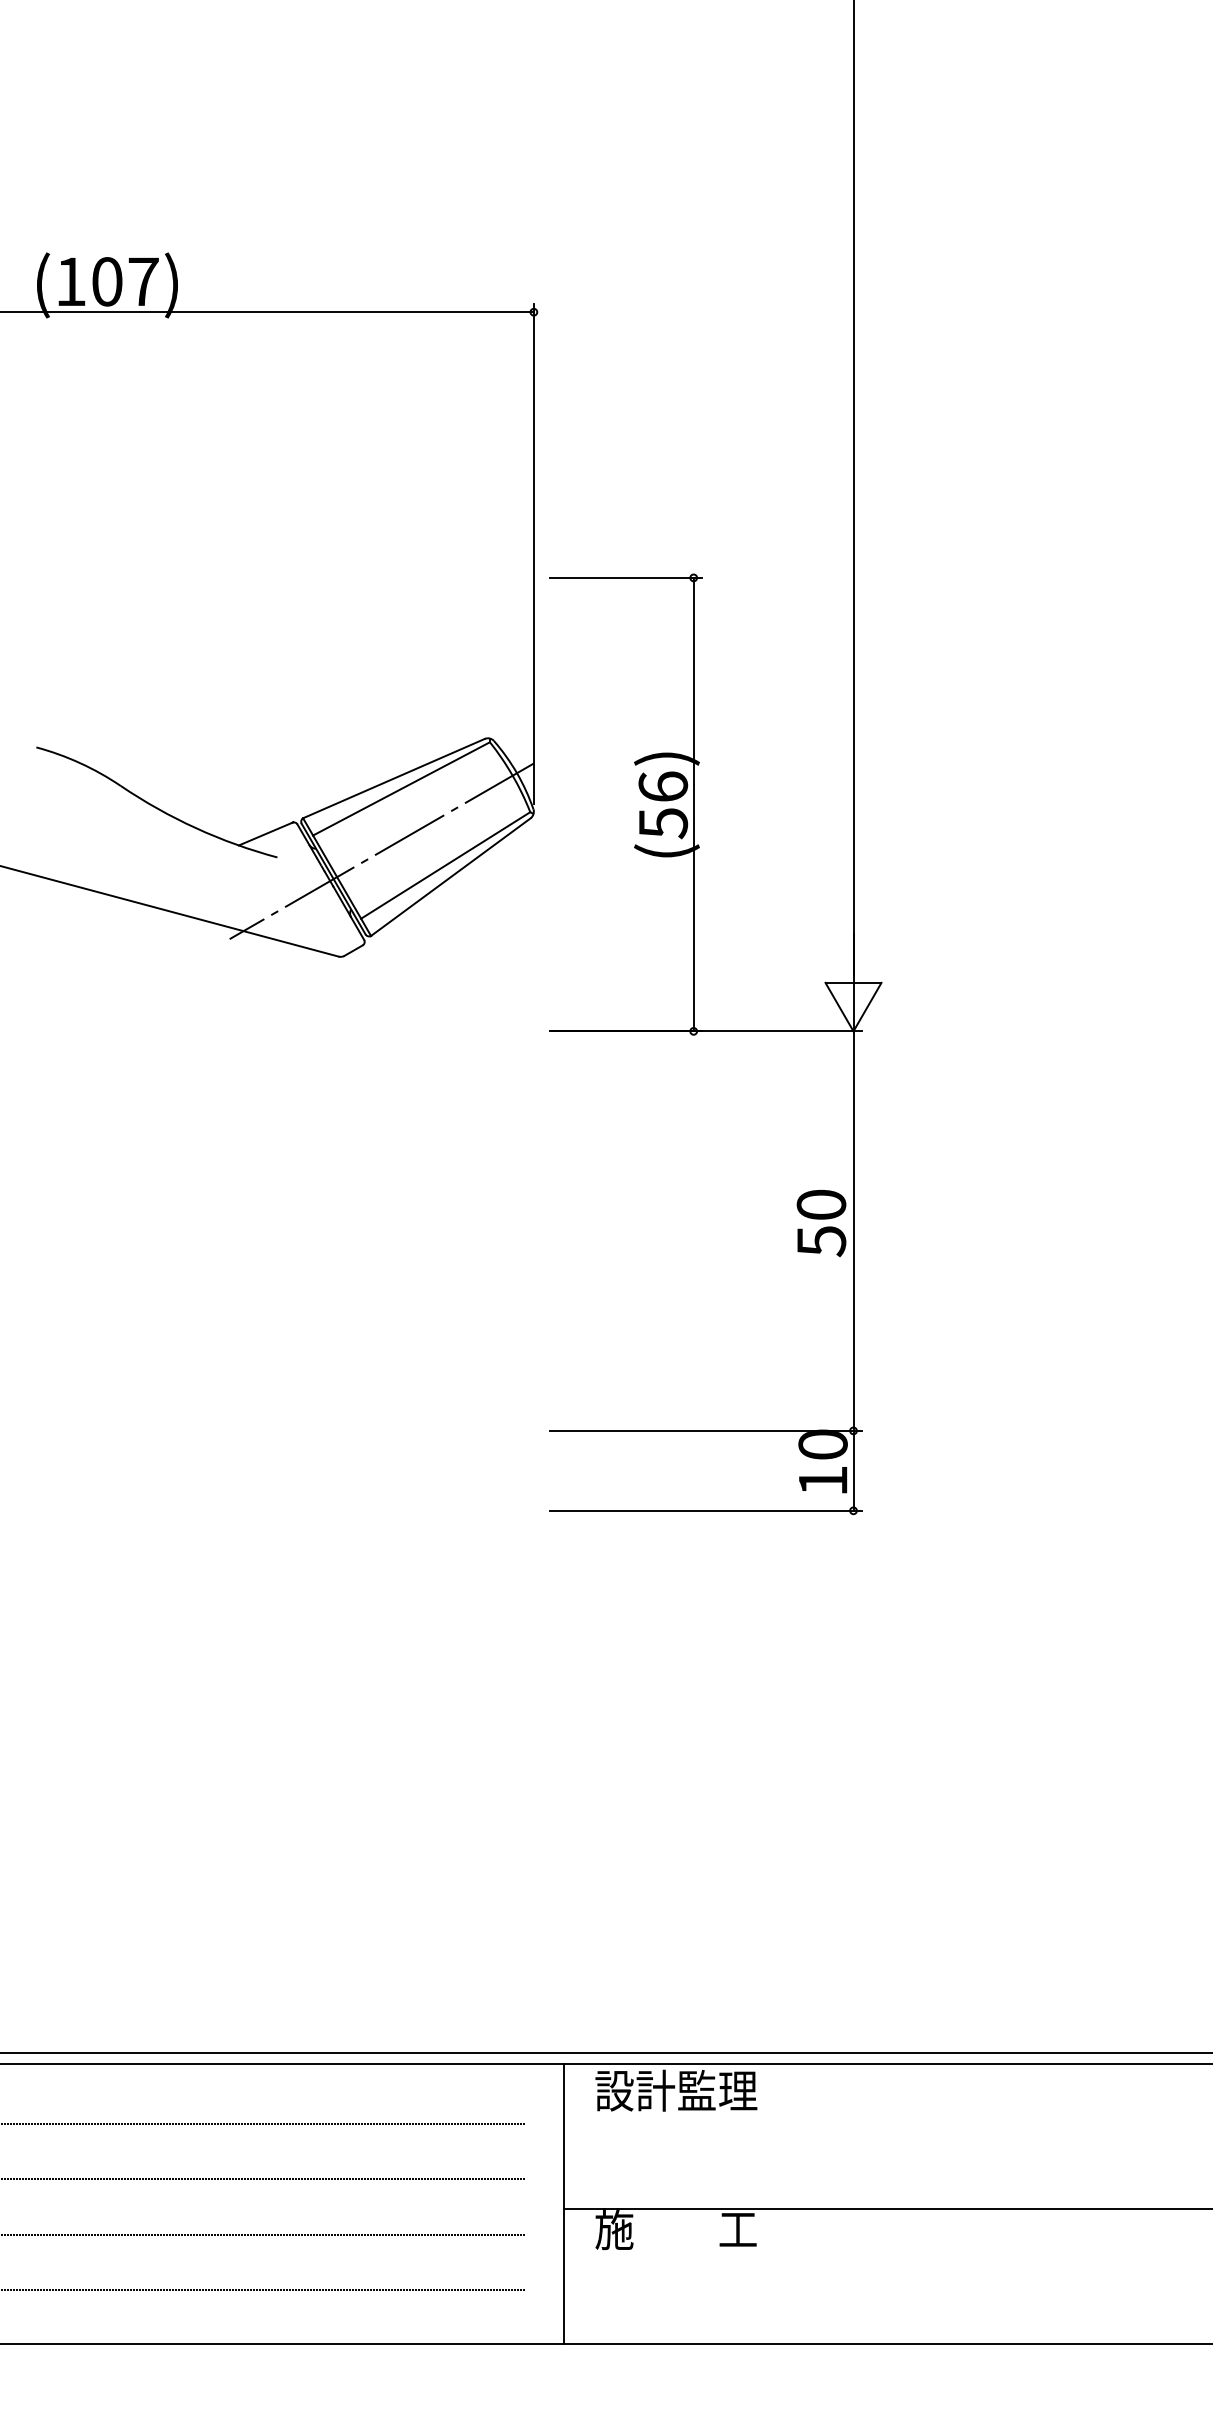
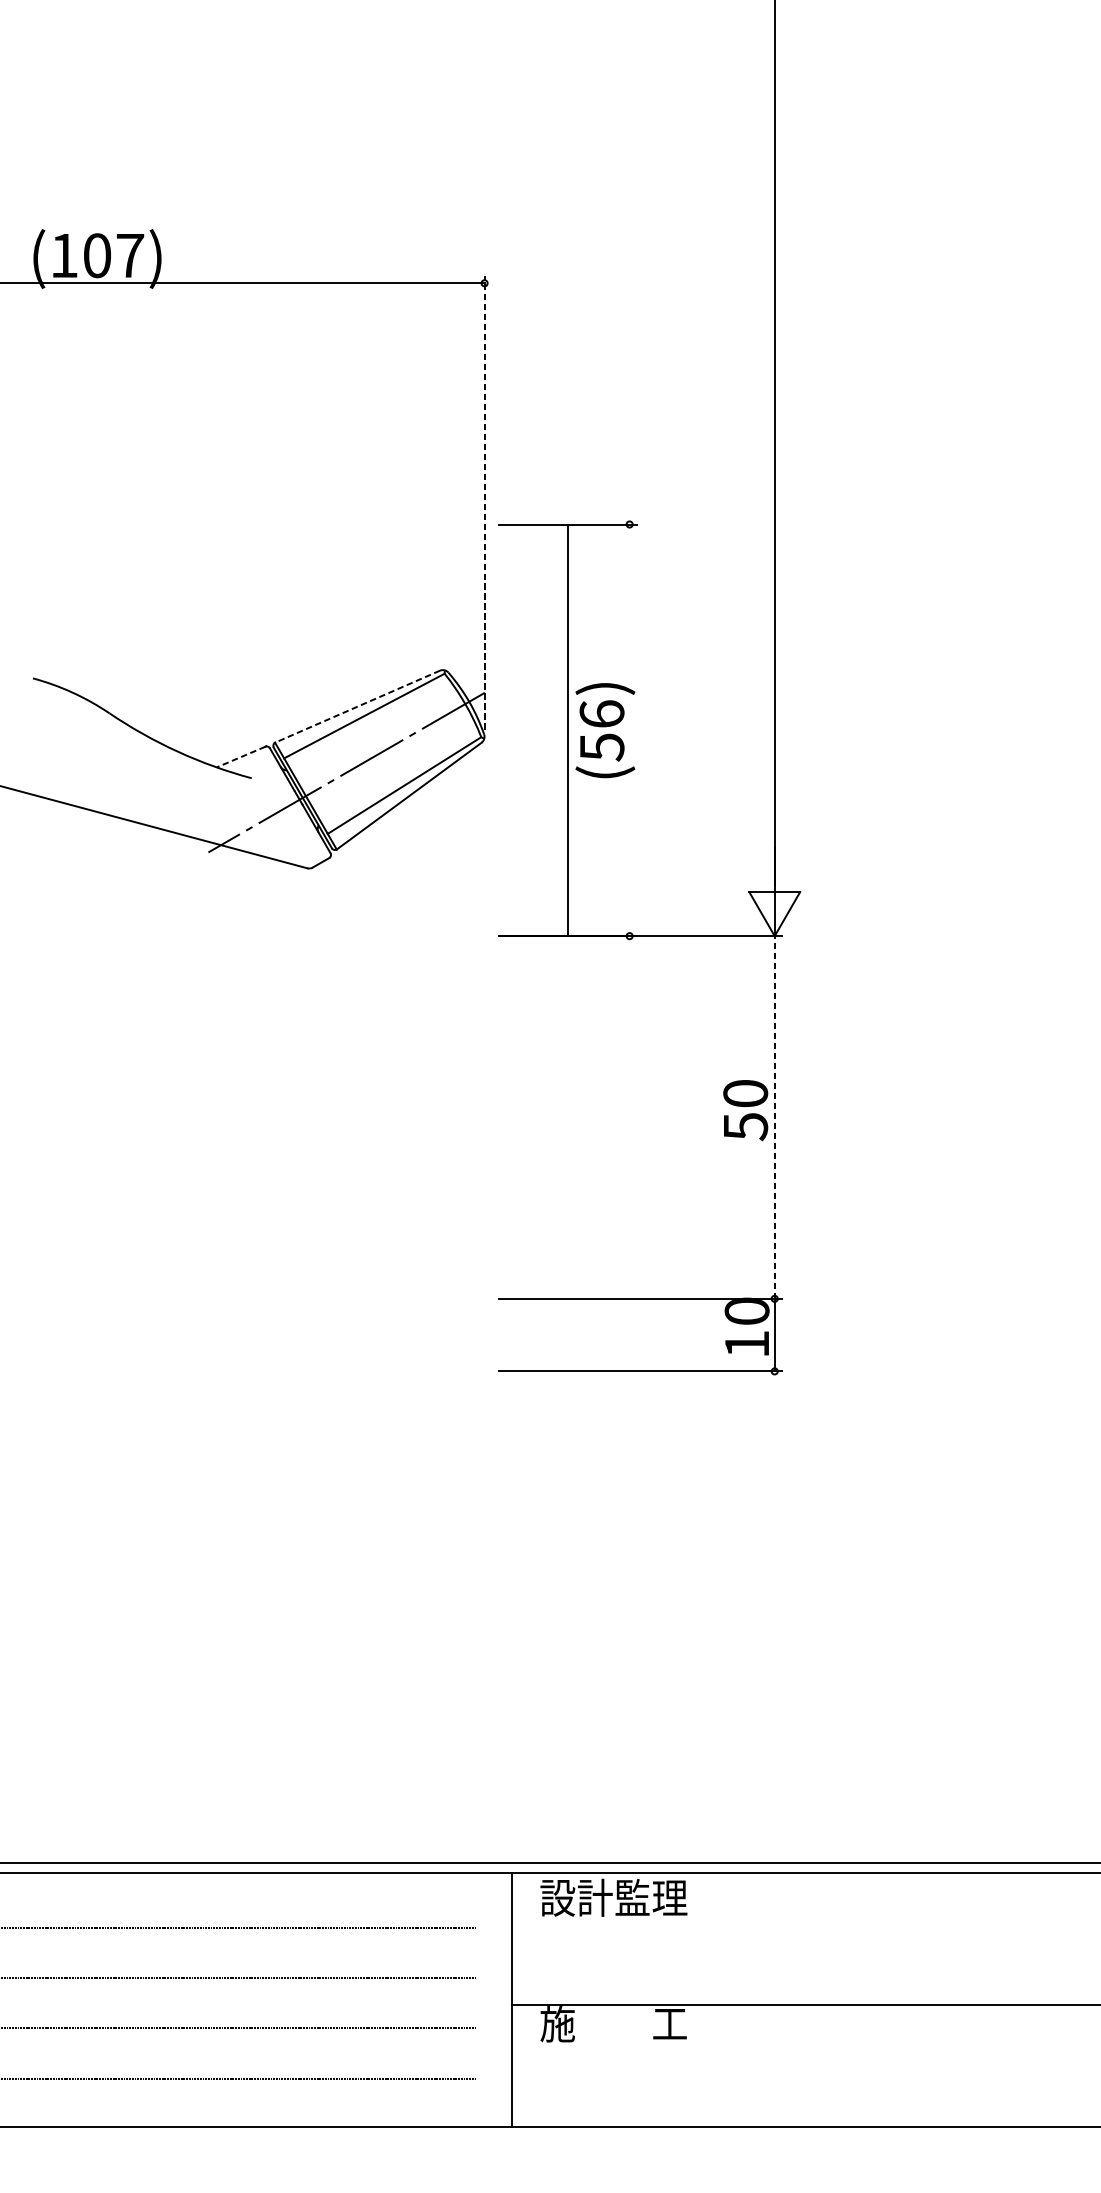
line: (533, 554) -> (484, 503), solid -> dashed
line: (393, 778) -> (357, 706), solid -> dashed
line: (693, 804) -> (567, 730), moved
line: (265, 834) -> (240, 757), solid -> dashed
line: (853, 1231) -> (774, 1117), solid -> dashed

